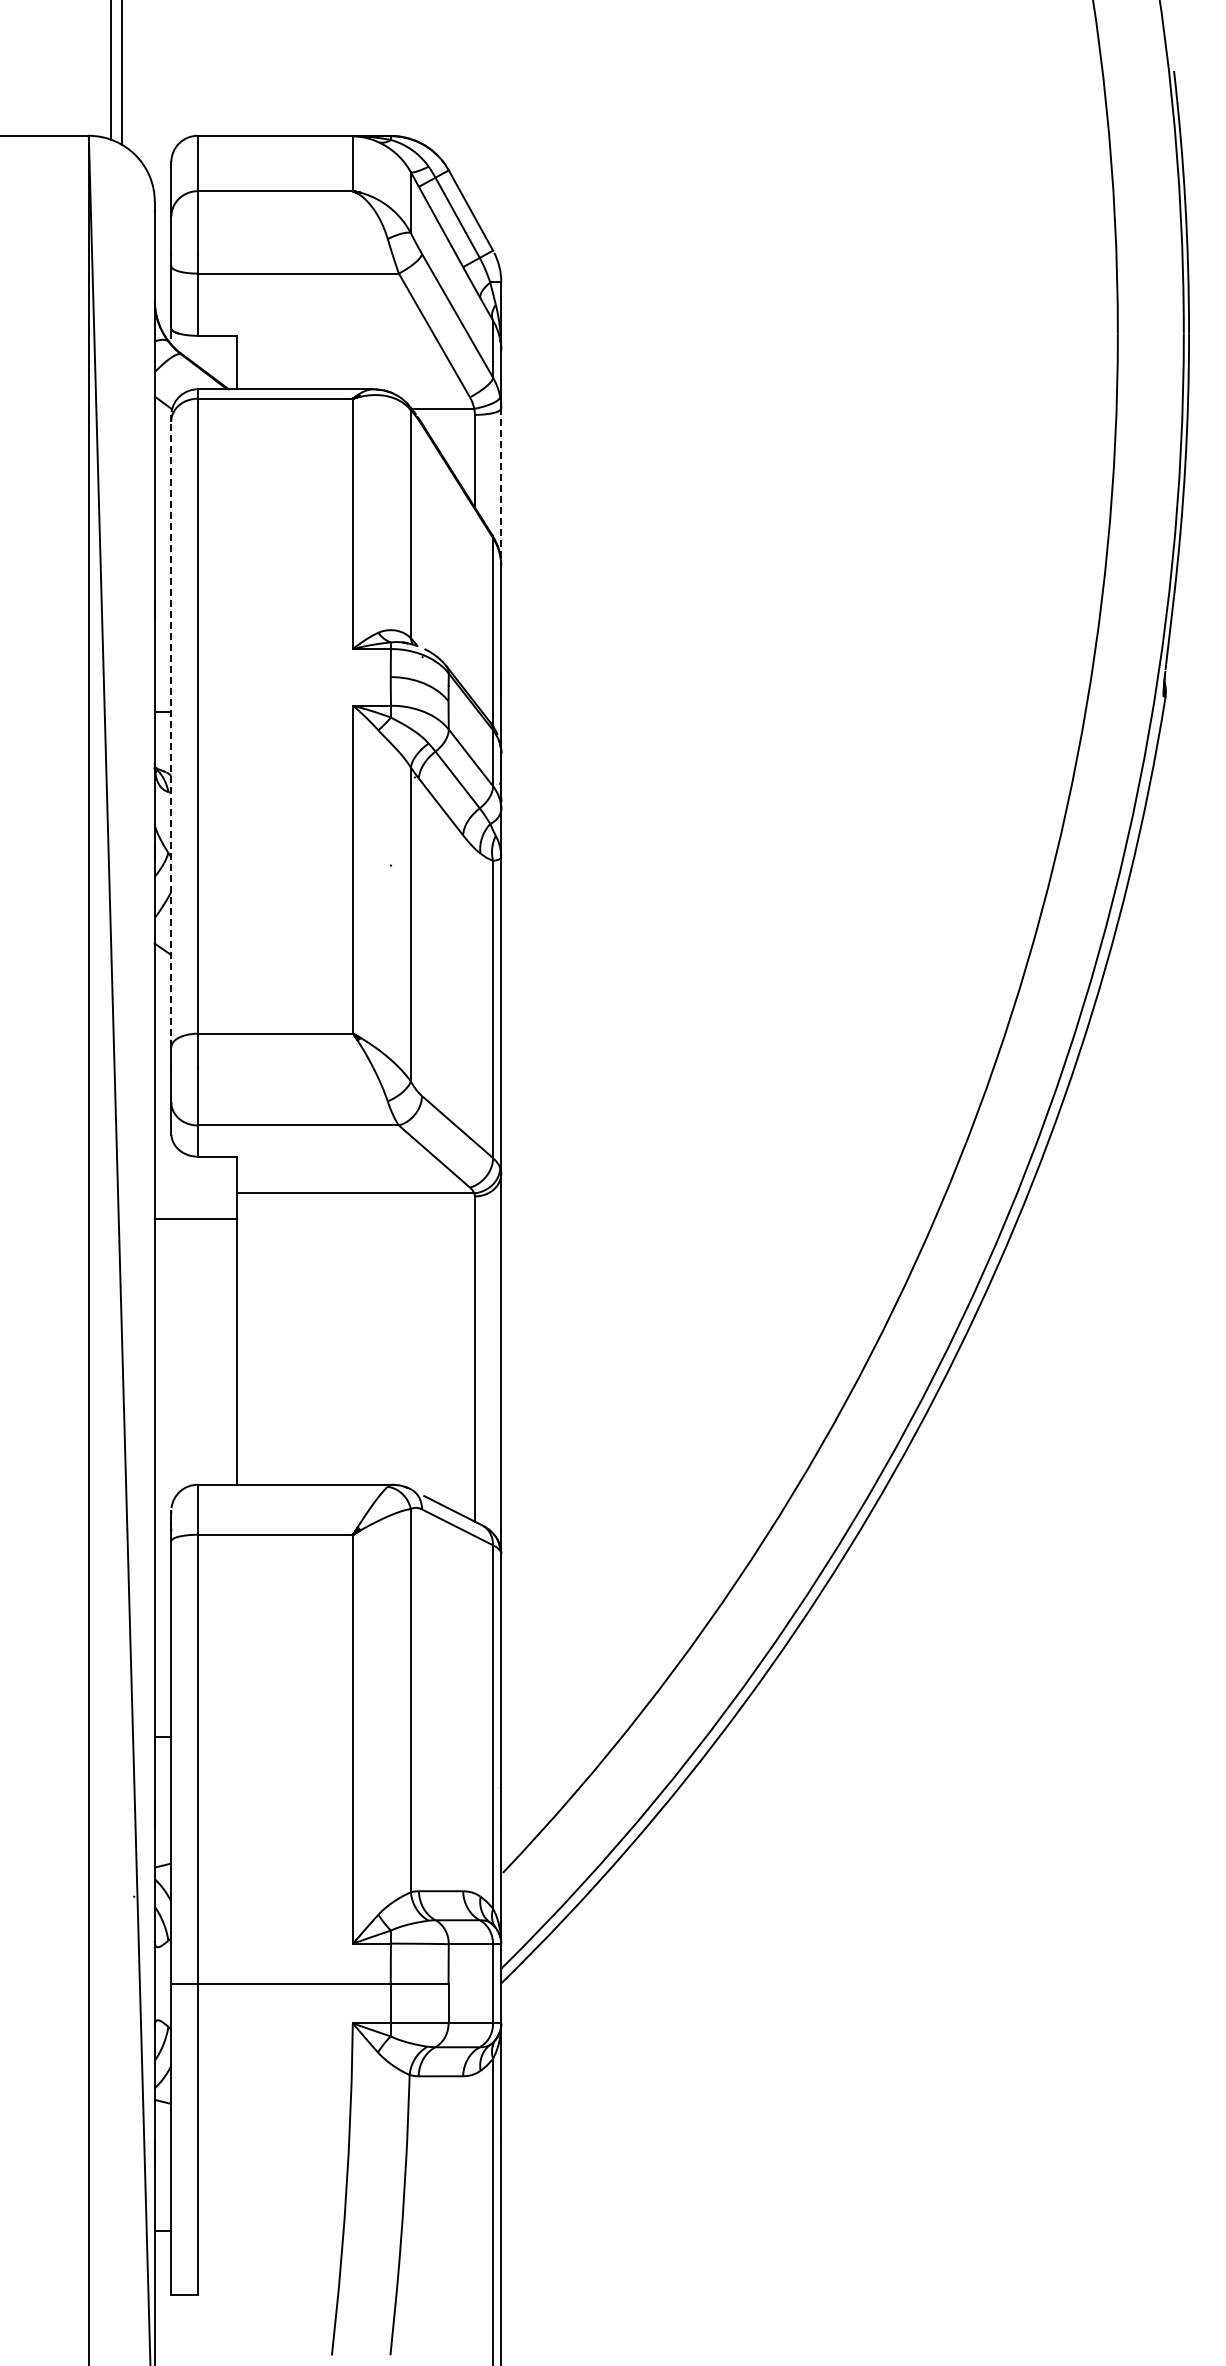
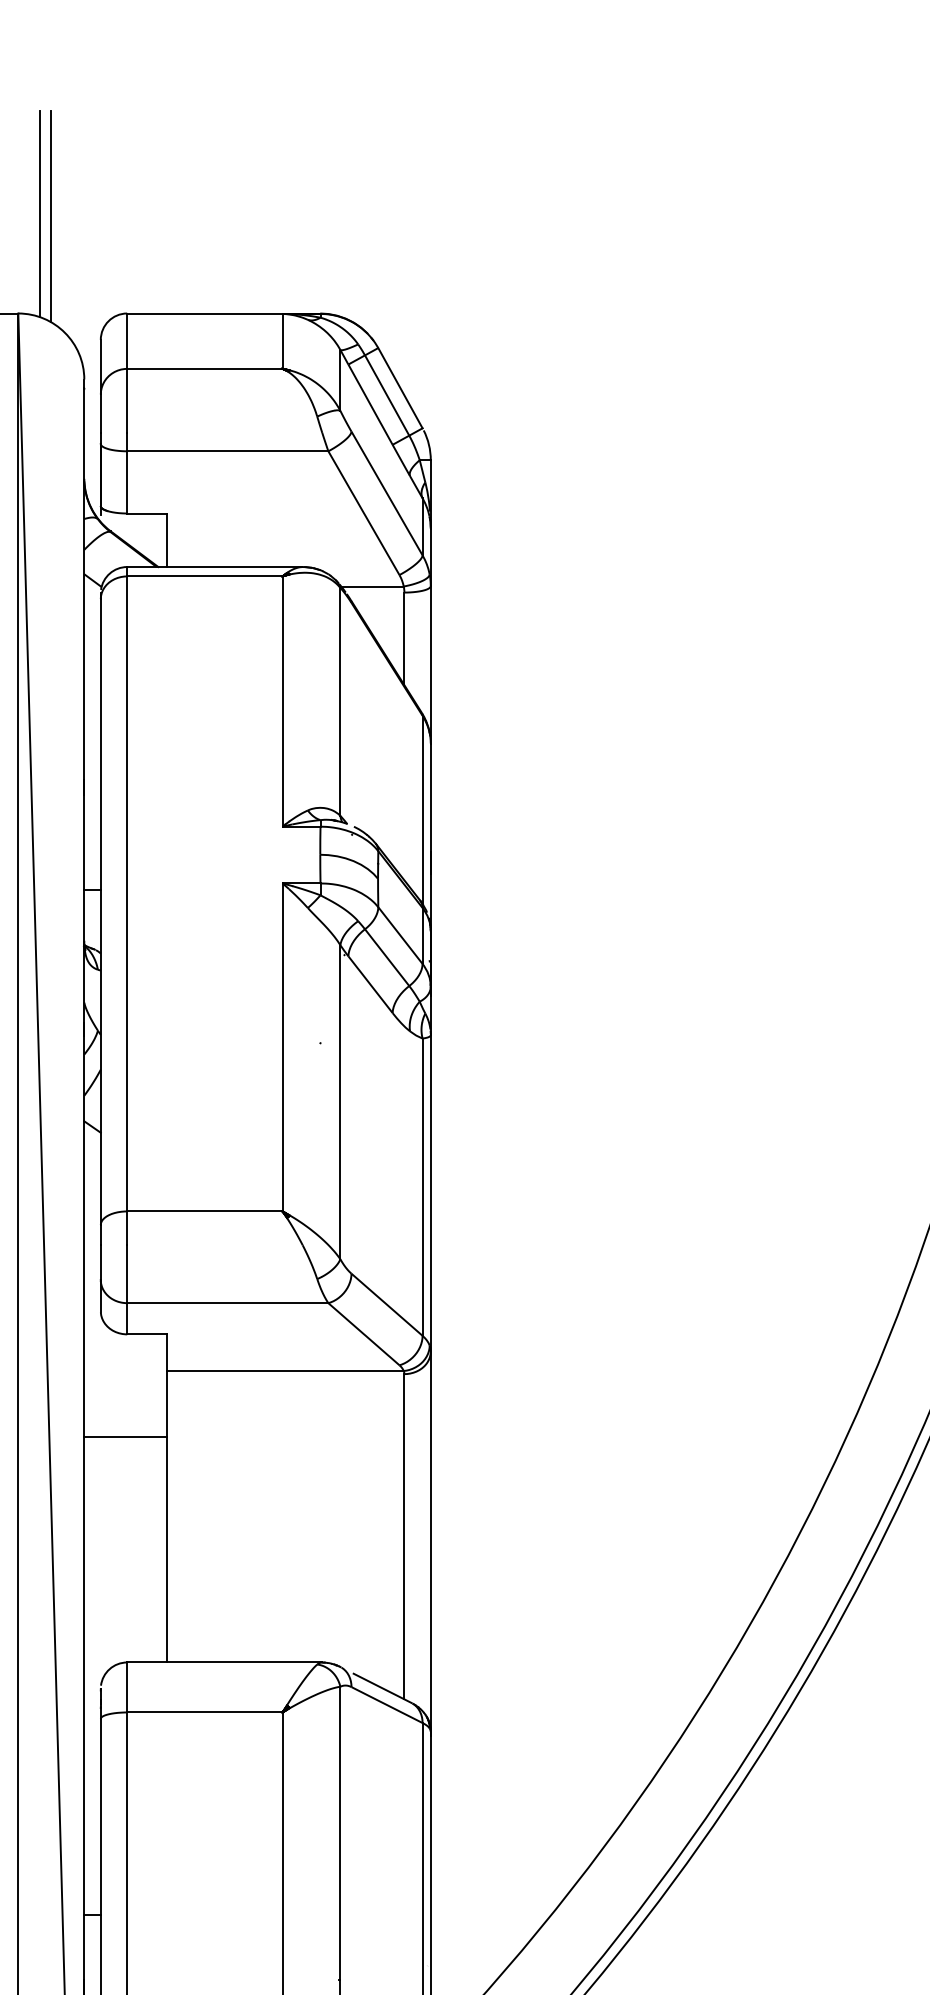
line: (501, 487) -> (431, 665), dashed -> solid
line: (171, 734) -> (101, 912), dashed -> solid
line: (195, 1219) -> (125, 1437), moved

